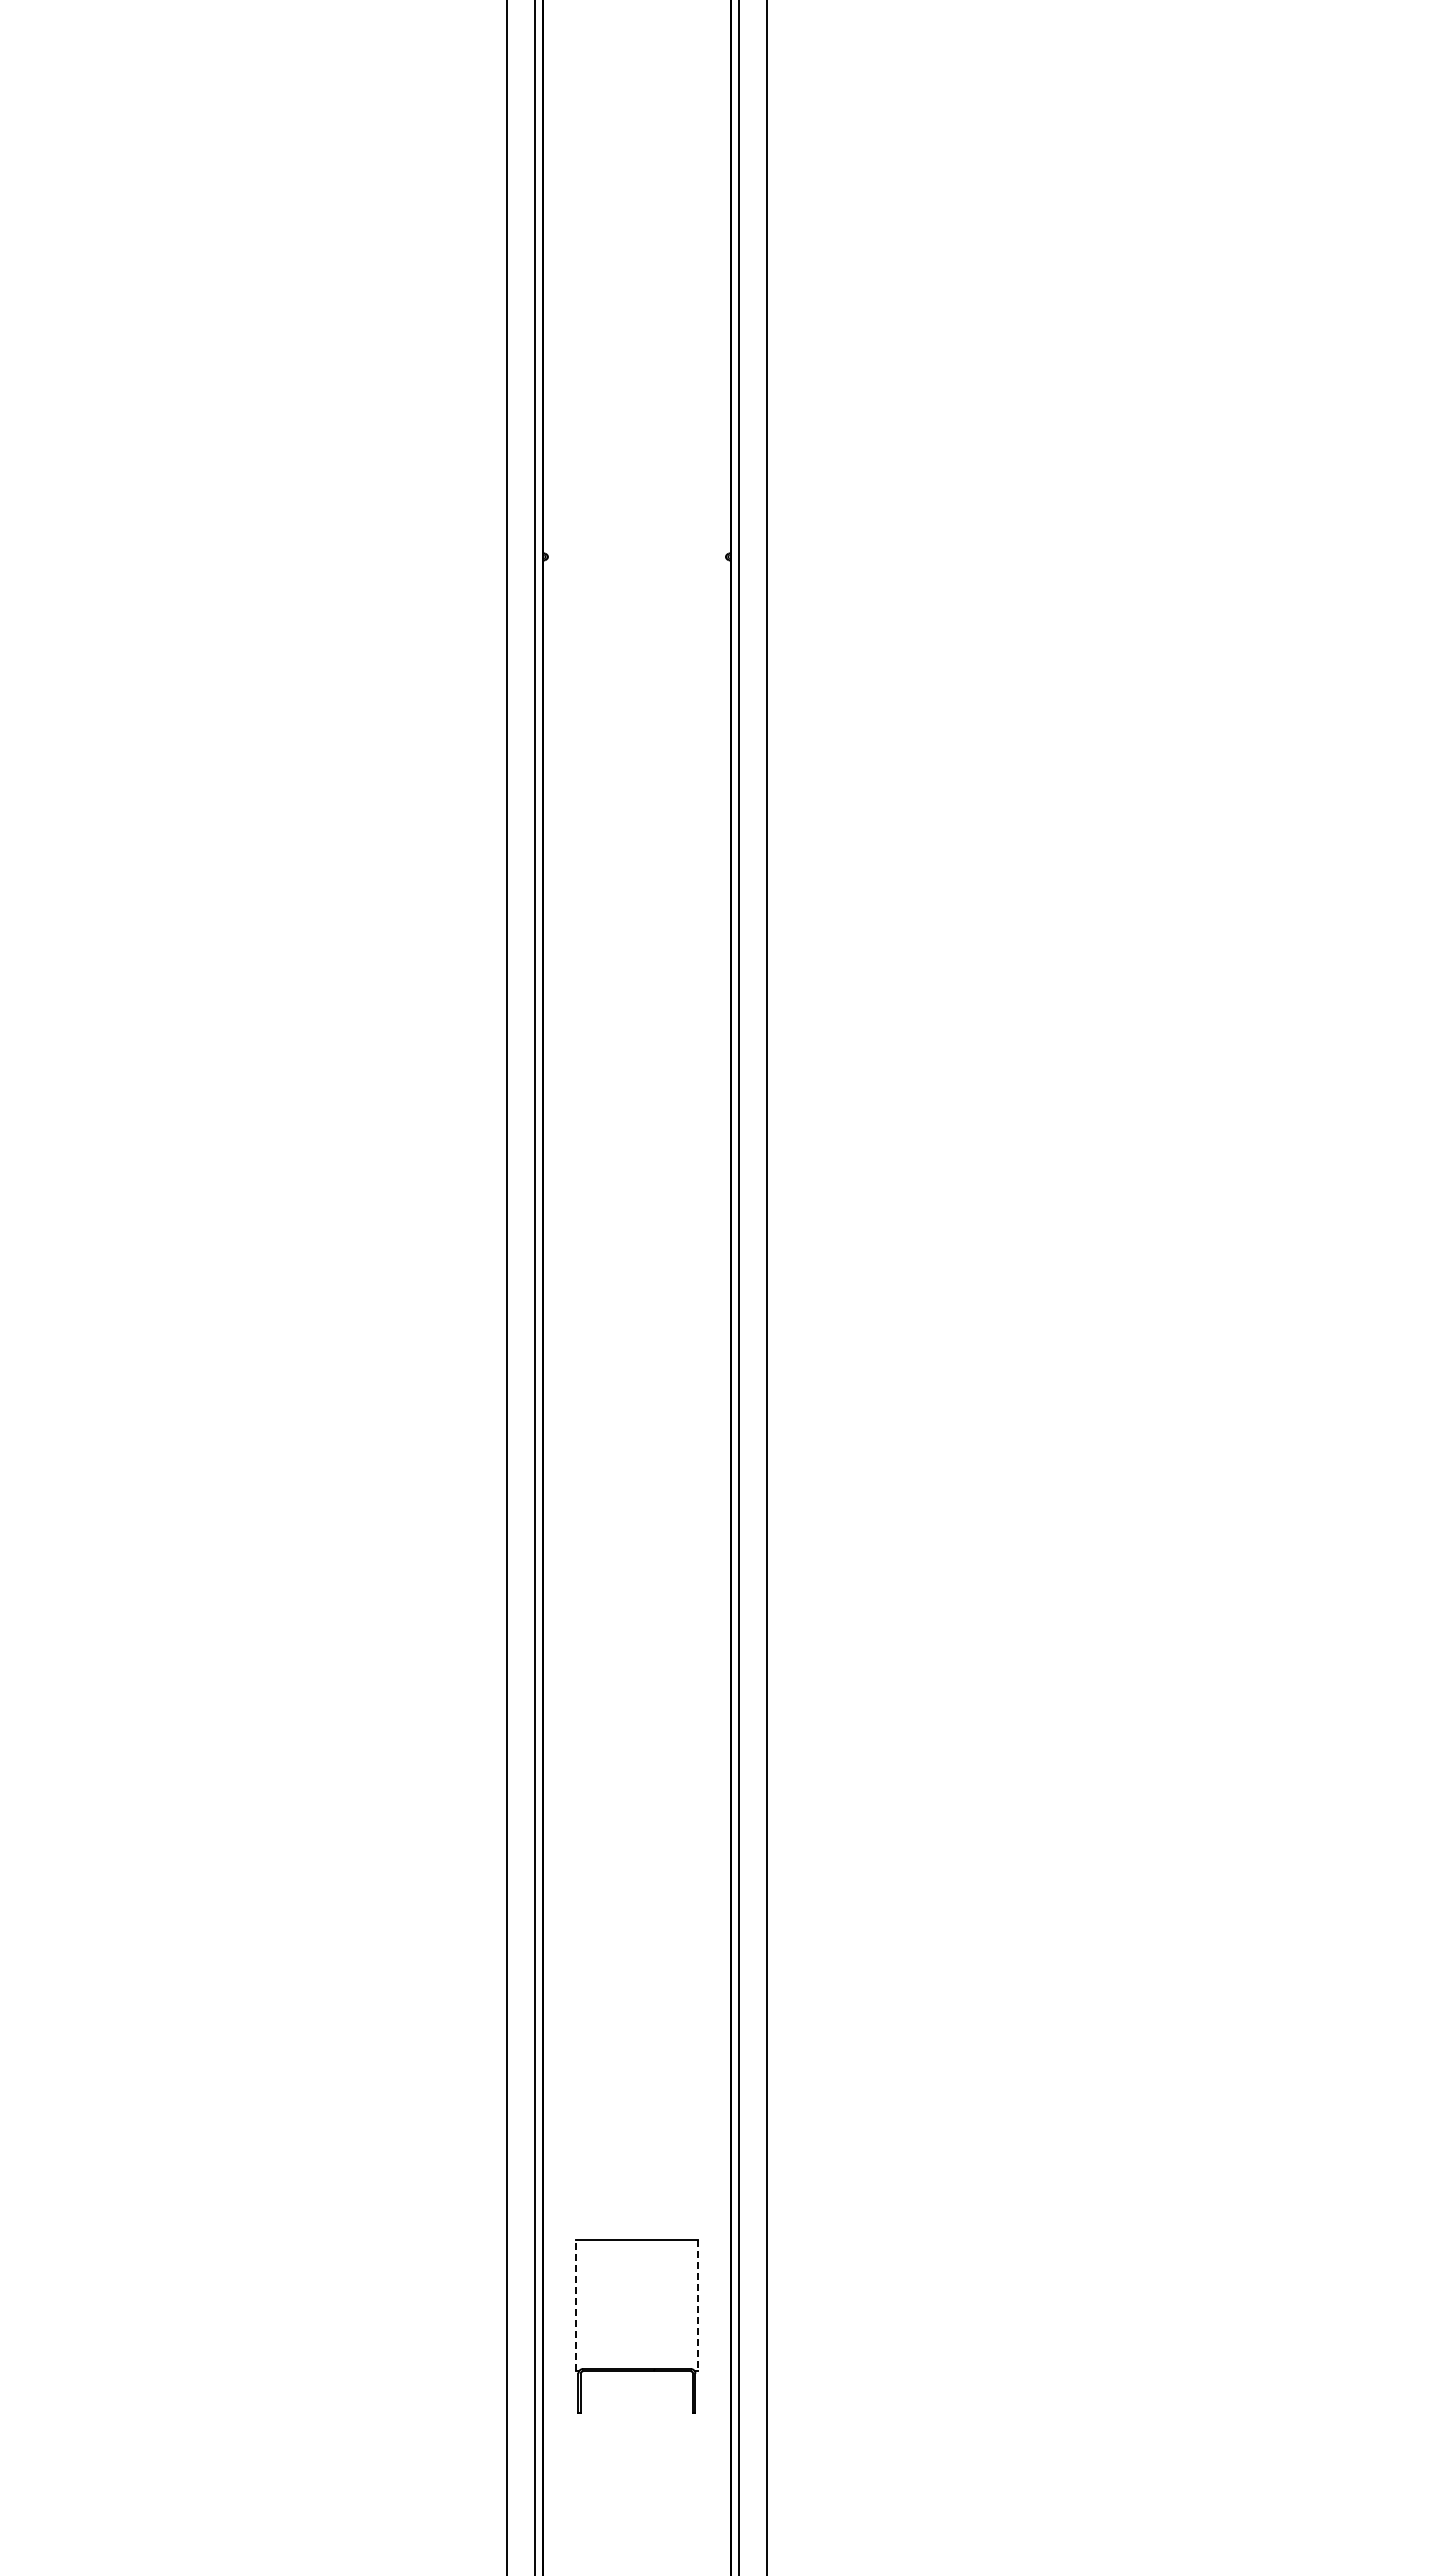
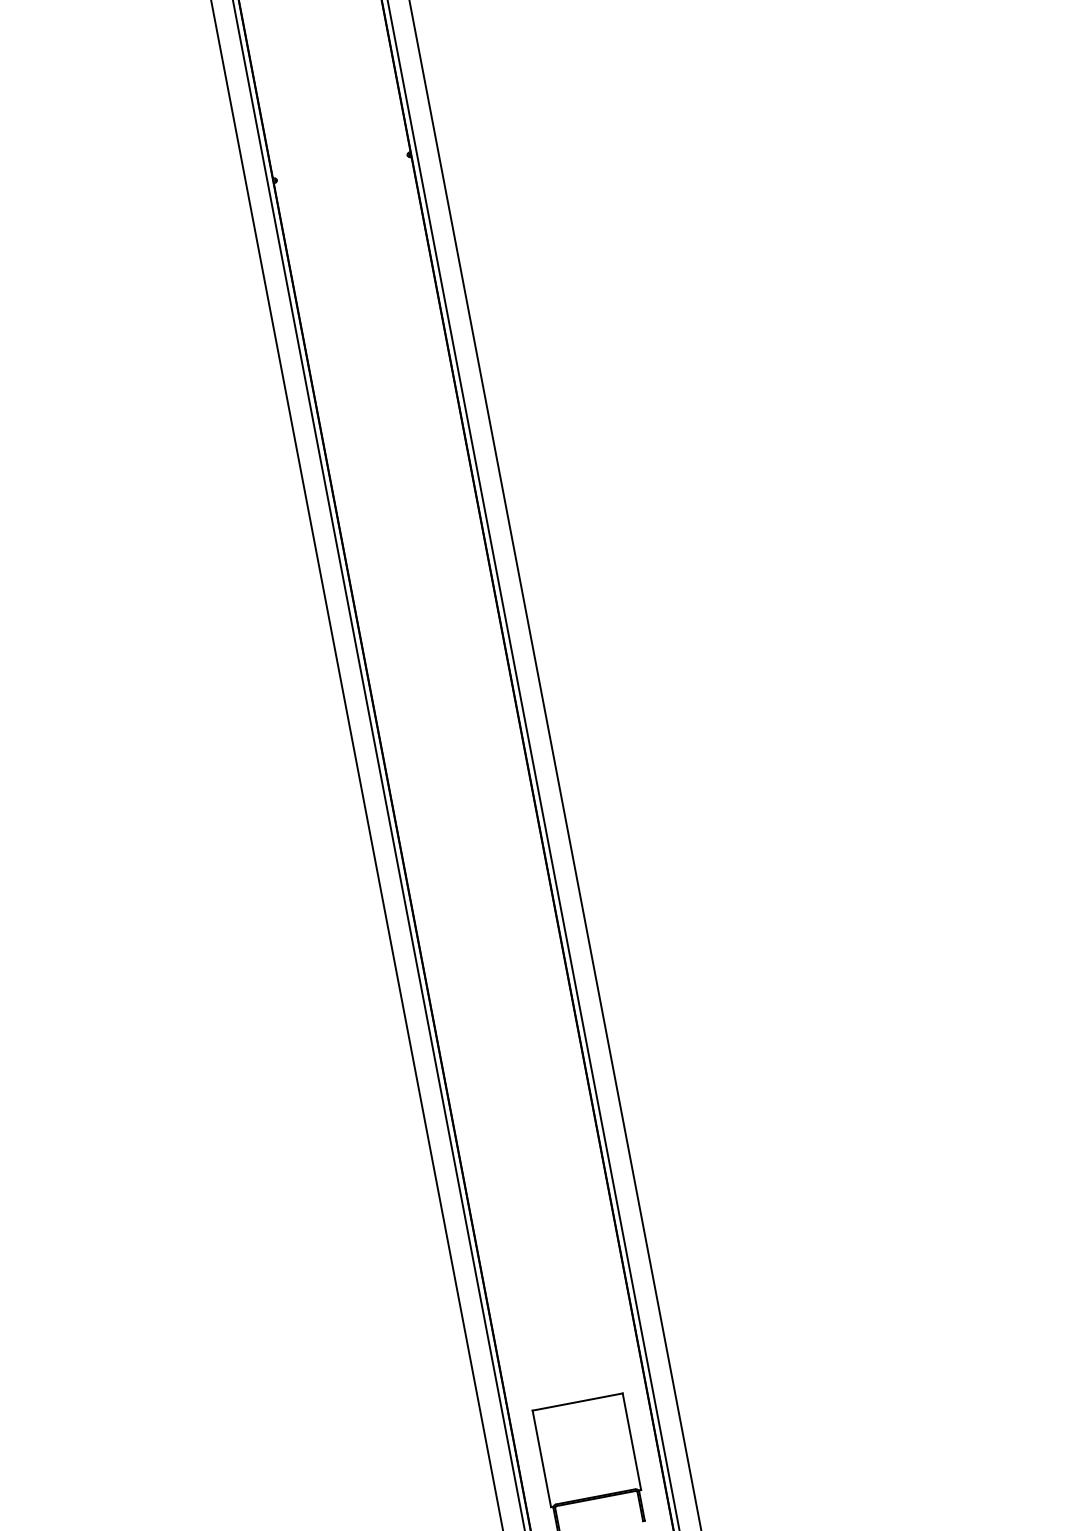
line: (575, 2305) -> (541, 1458), dashed -> solid
line: (698, 2305) -> (632, 1441), dashed -> solid

